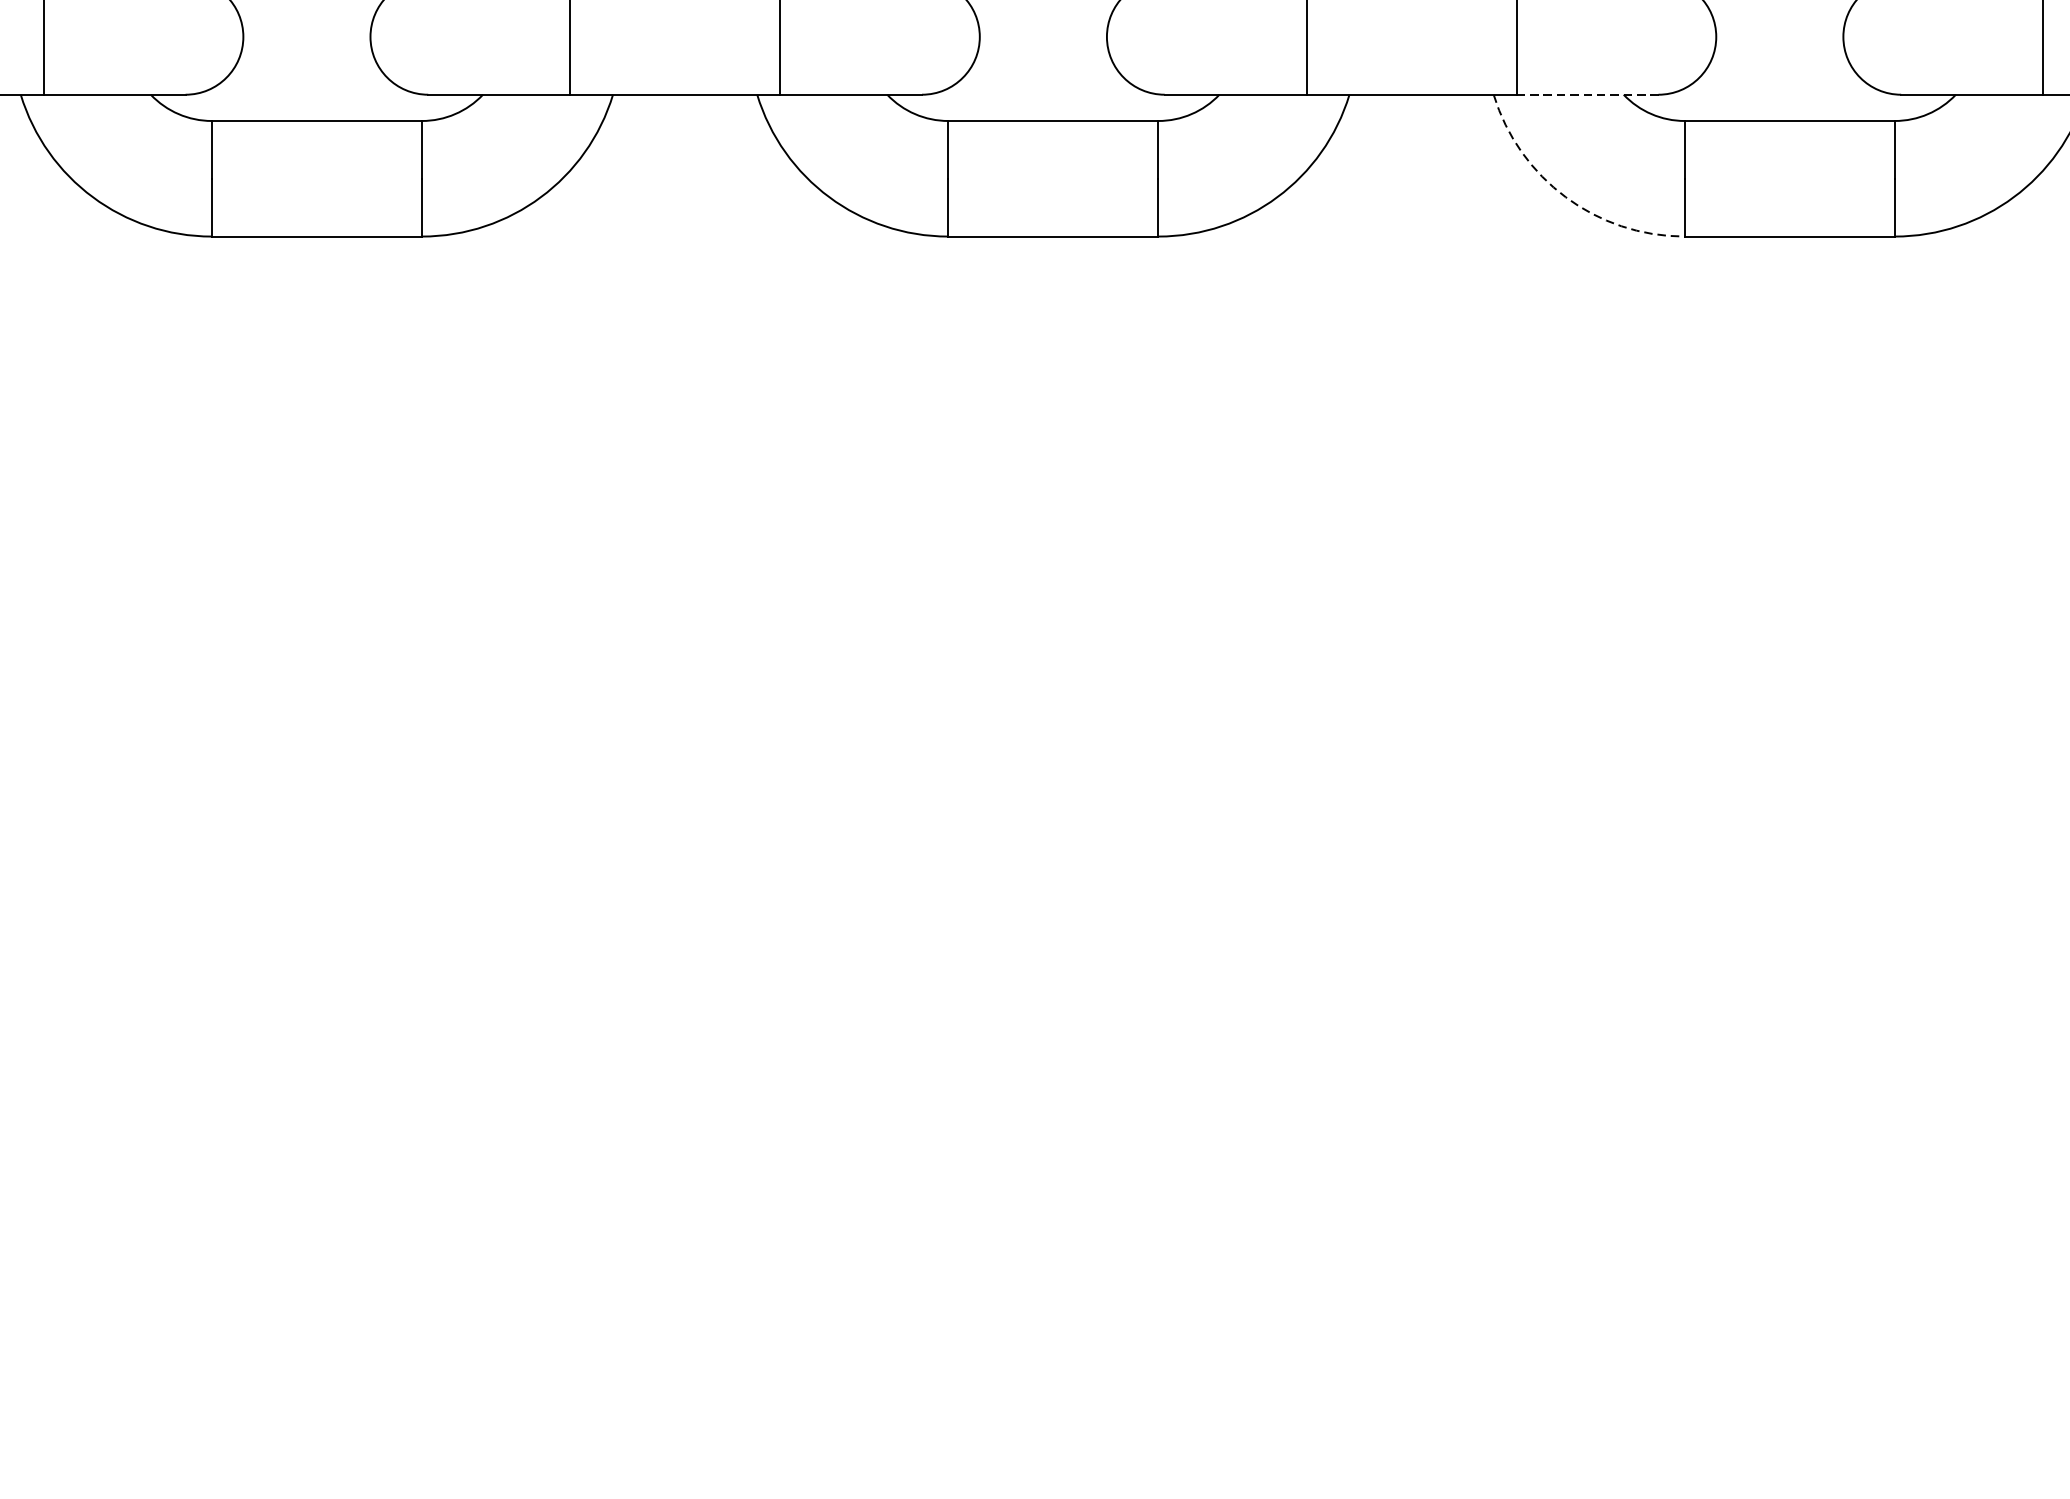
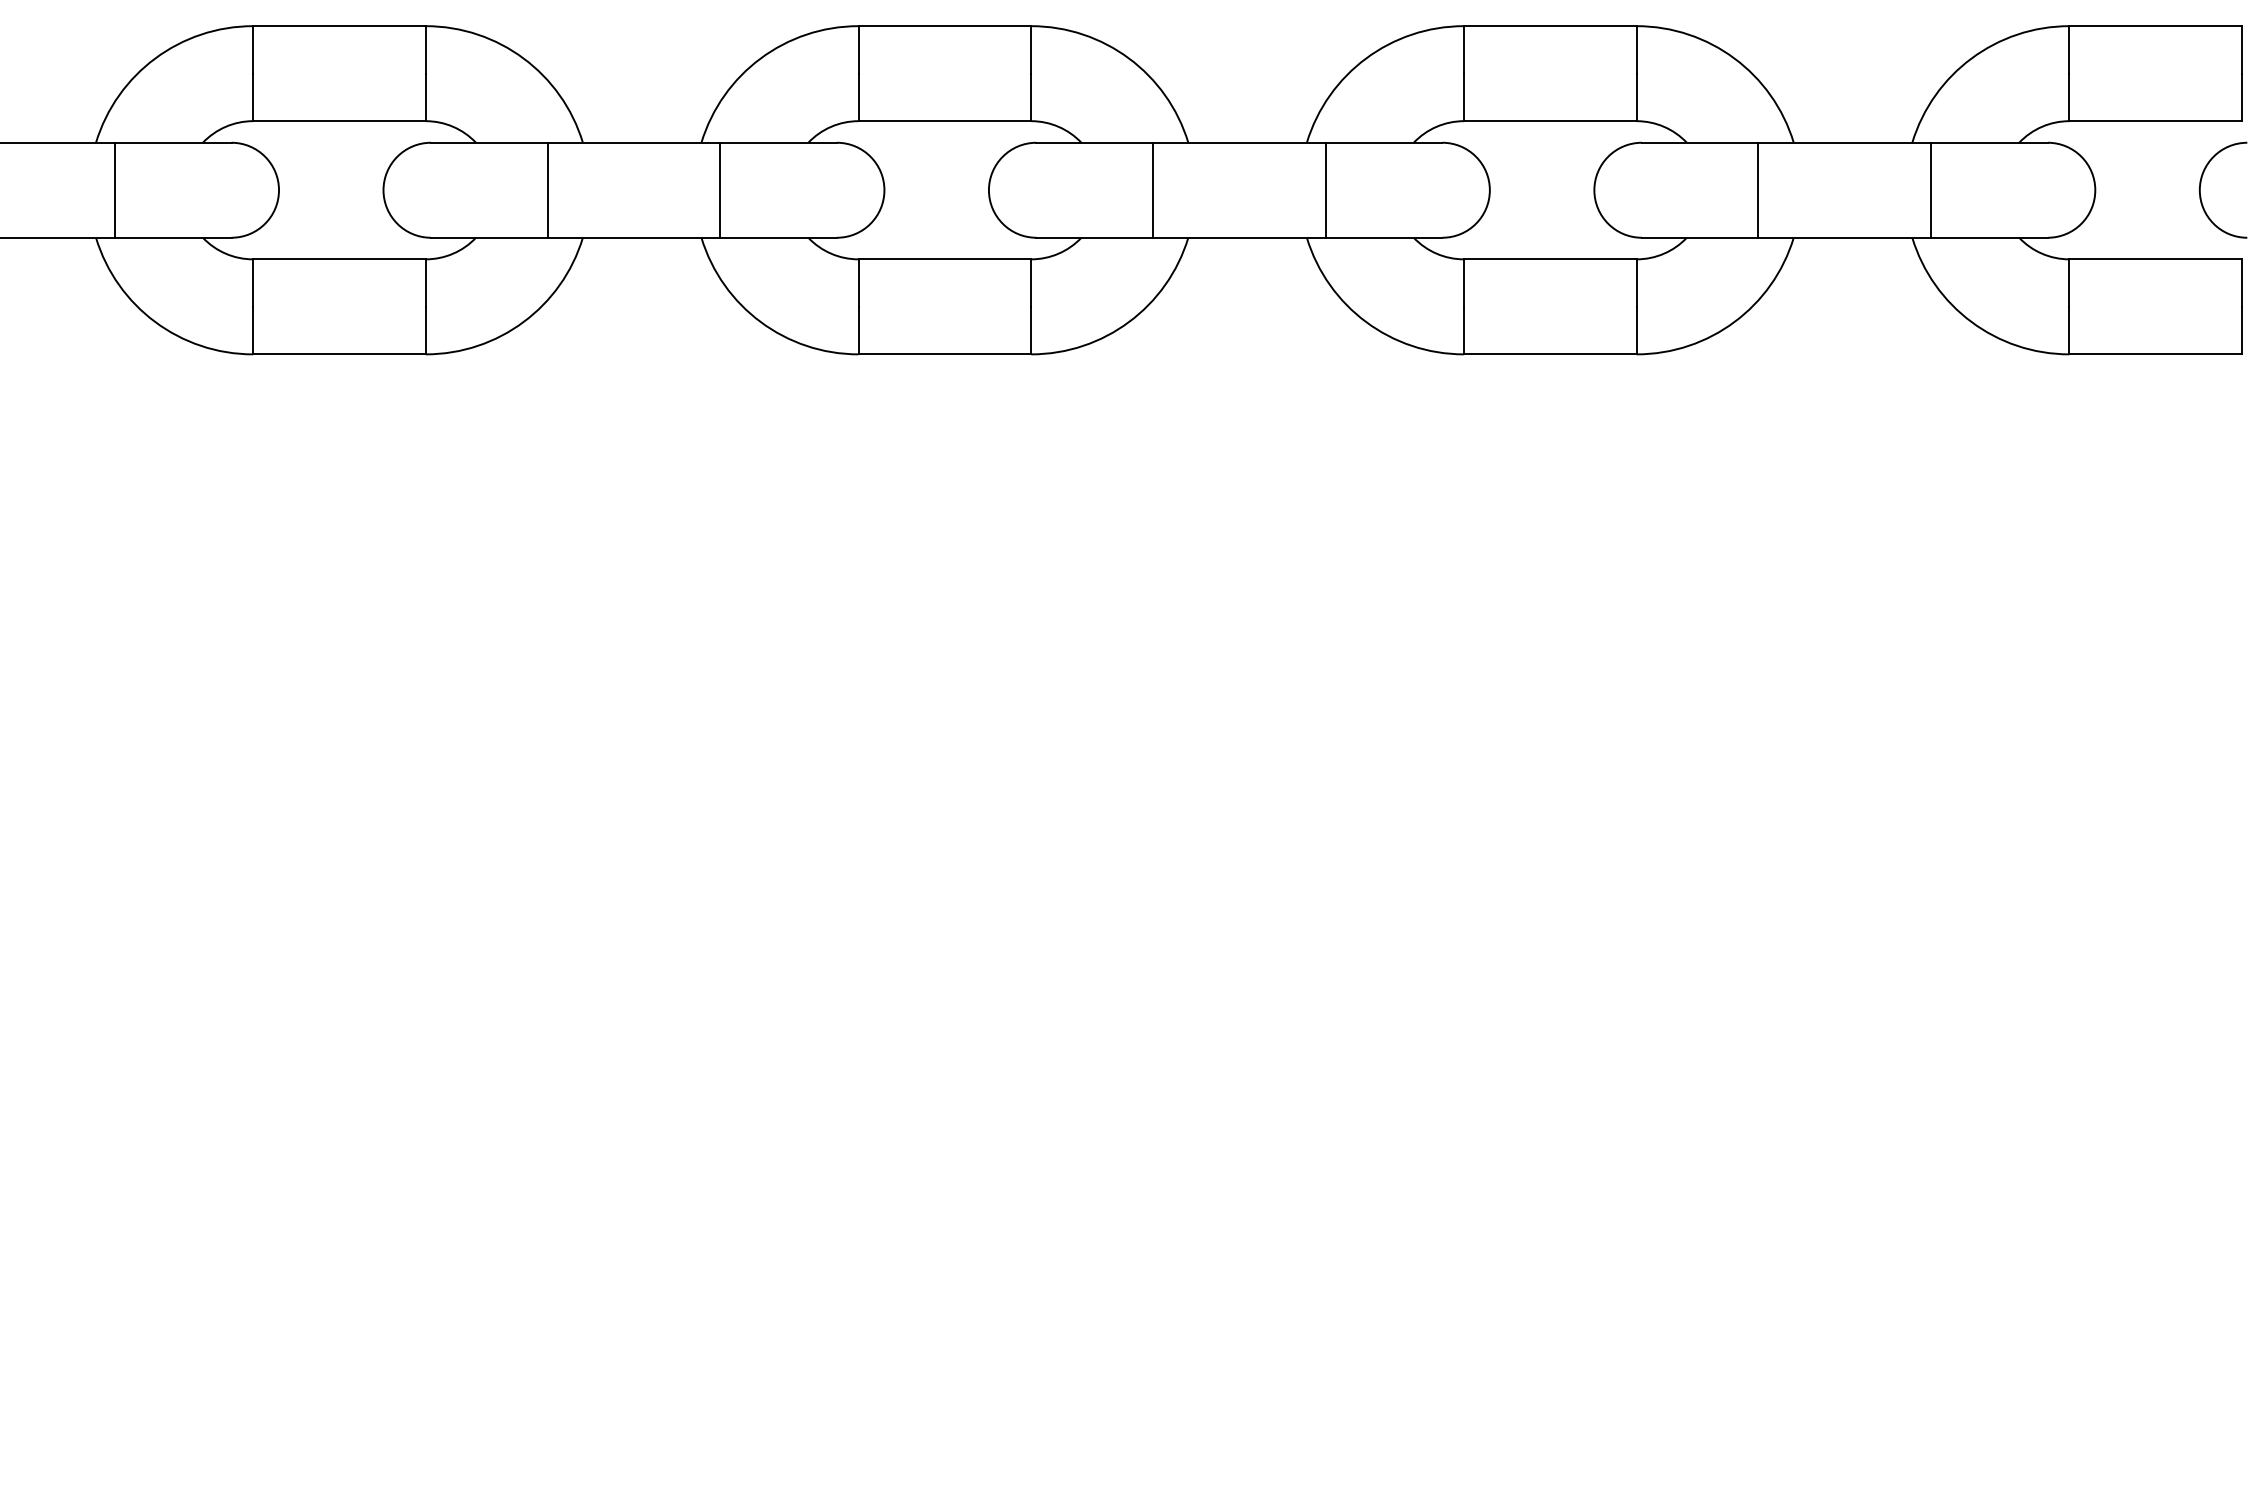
line: (1588, 94) -> (1384, 237), dashed -> solid
arc: (1566, 197) -> (1366, 322), dashed -> solid

